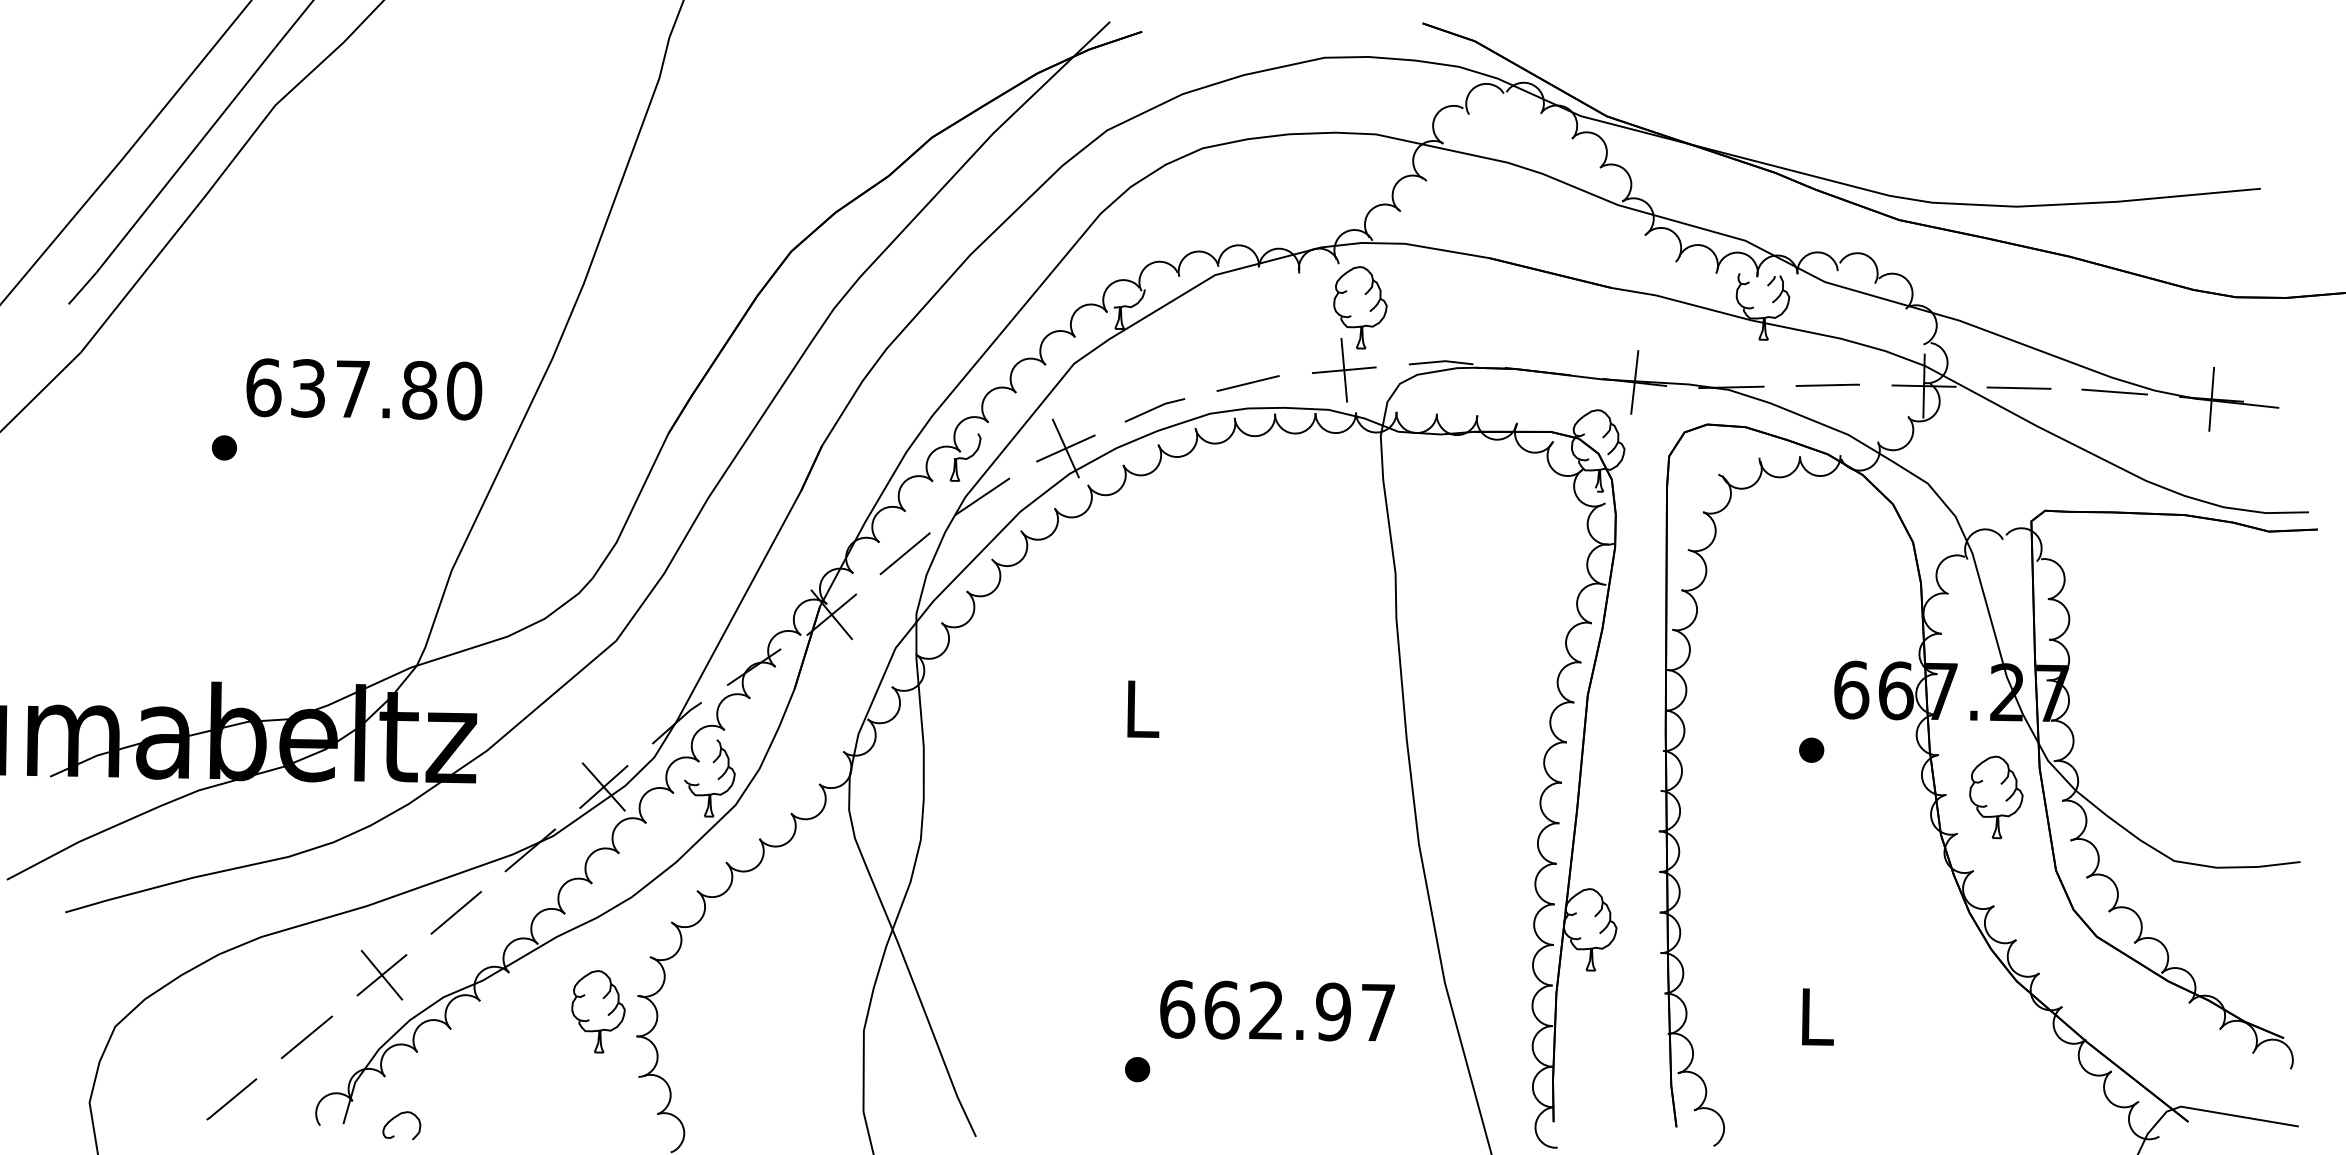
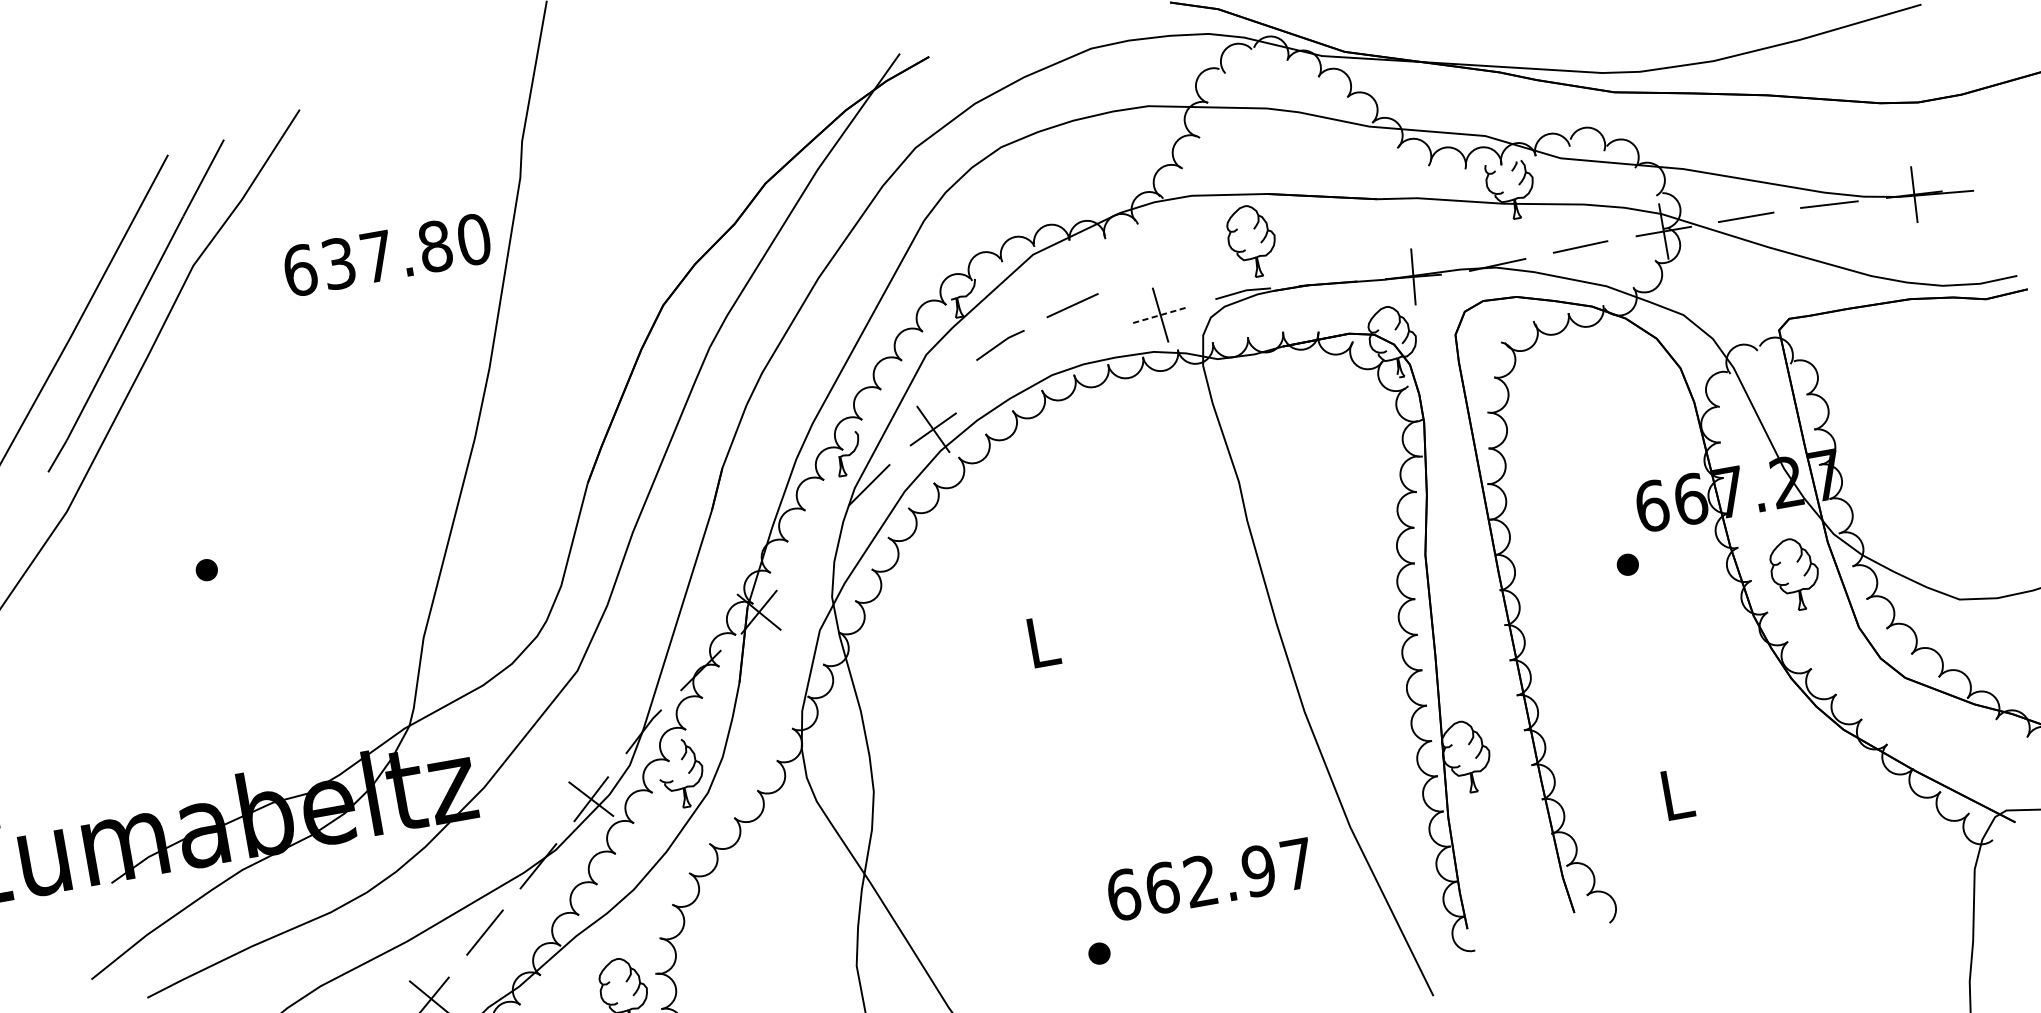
part: (1360, 307) -> (1252, 241), moved
line: (1344, 370) -> (1160, 315), solid -> dashed
line: (1247, 383) -> (1072, 305), moved
text: (364, 389) -> (387, 255), moved
line: (1154, 409) -> (999, 344), moved
line: (904, 553) -> (811, 547), removed

